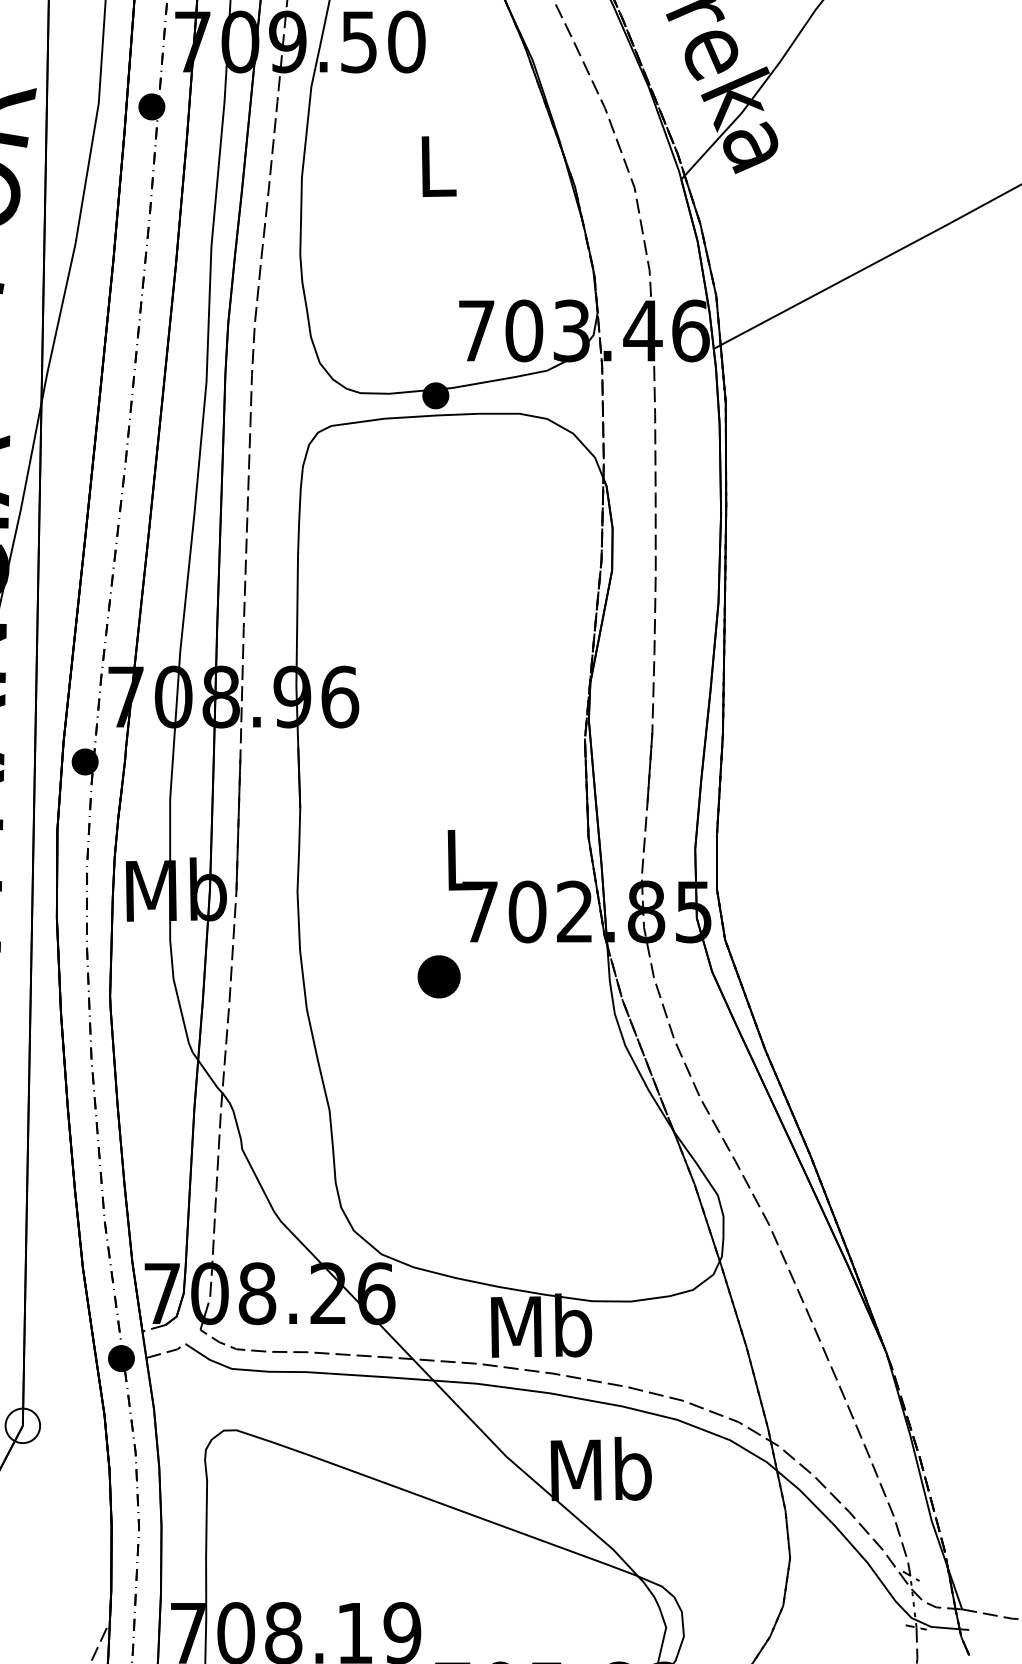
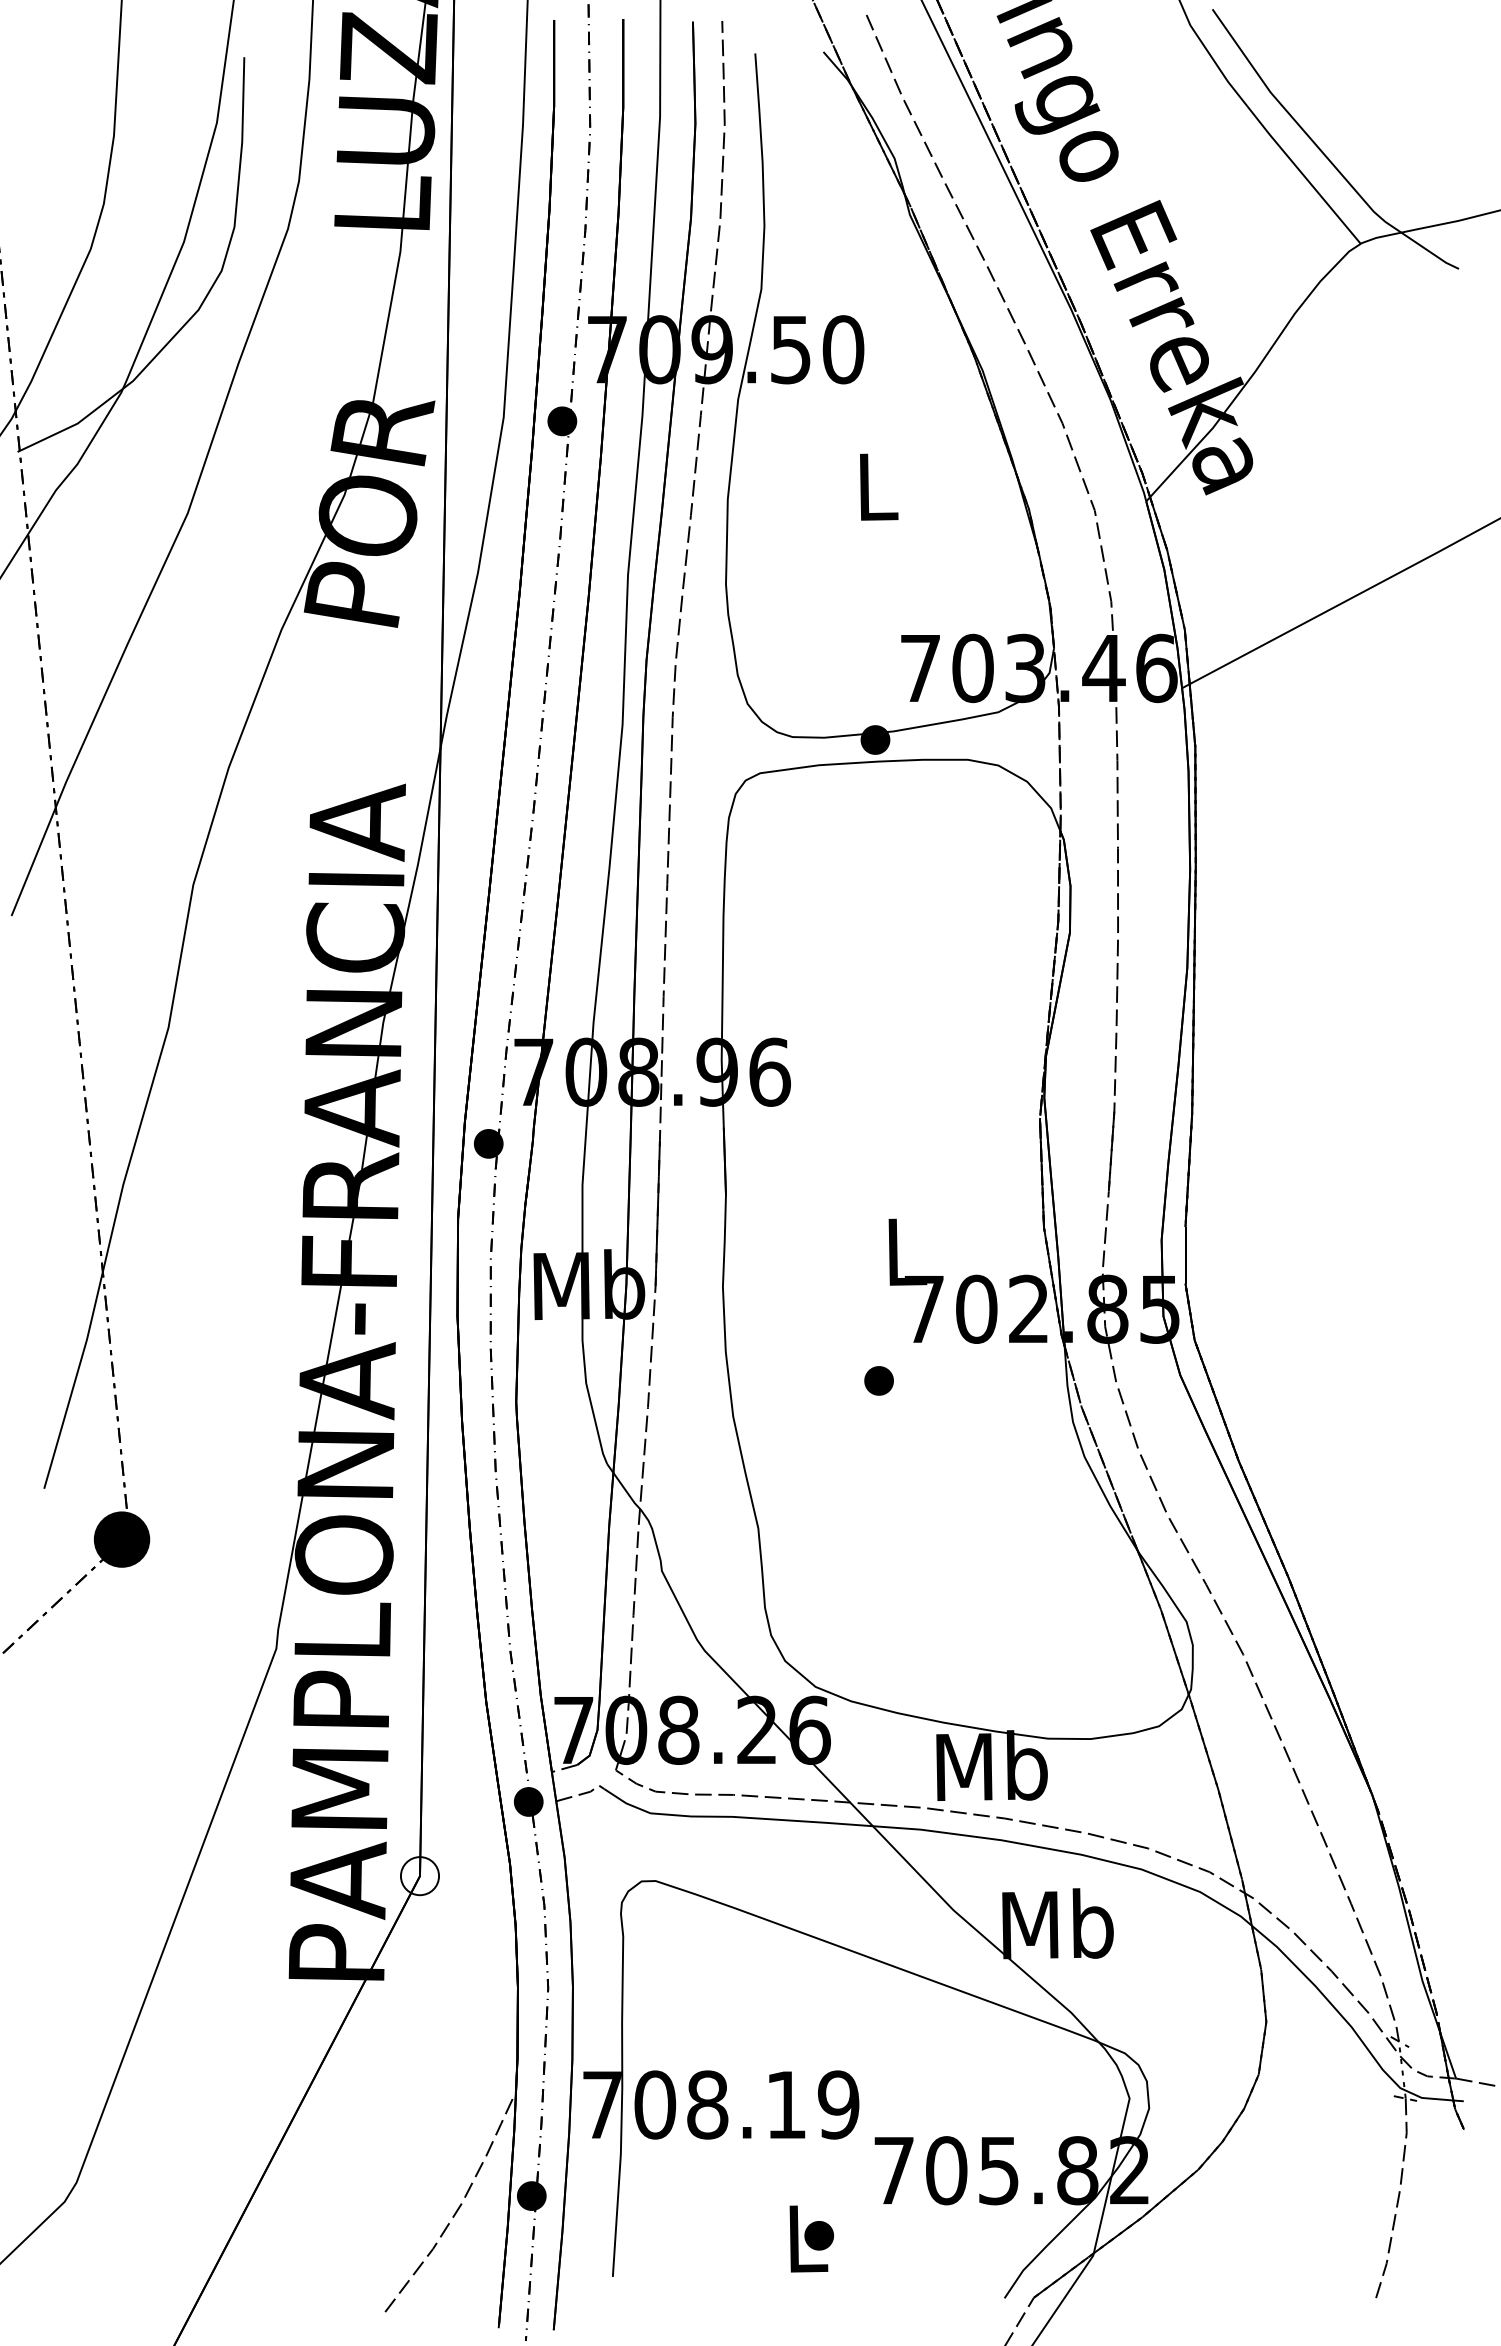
part: (438, 976) -> (878, 1380), size x0.62

